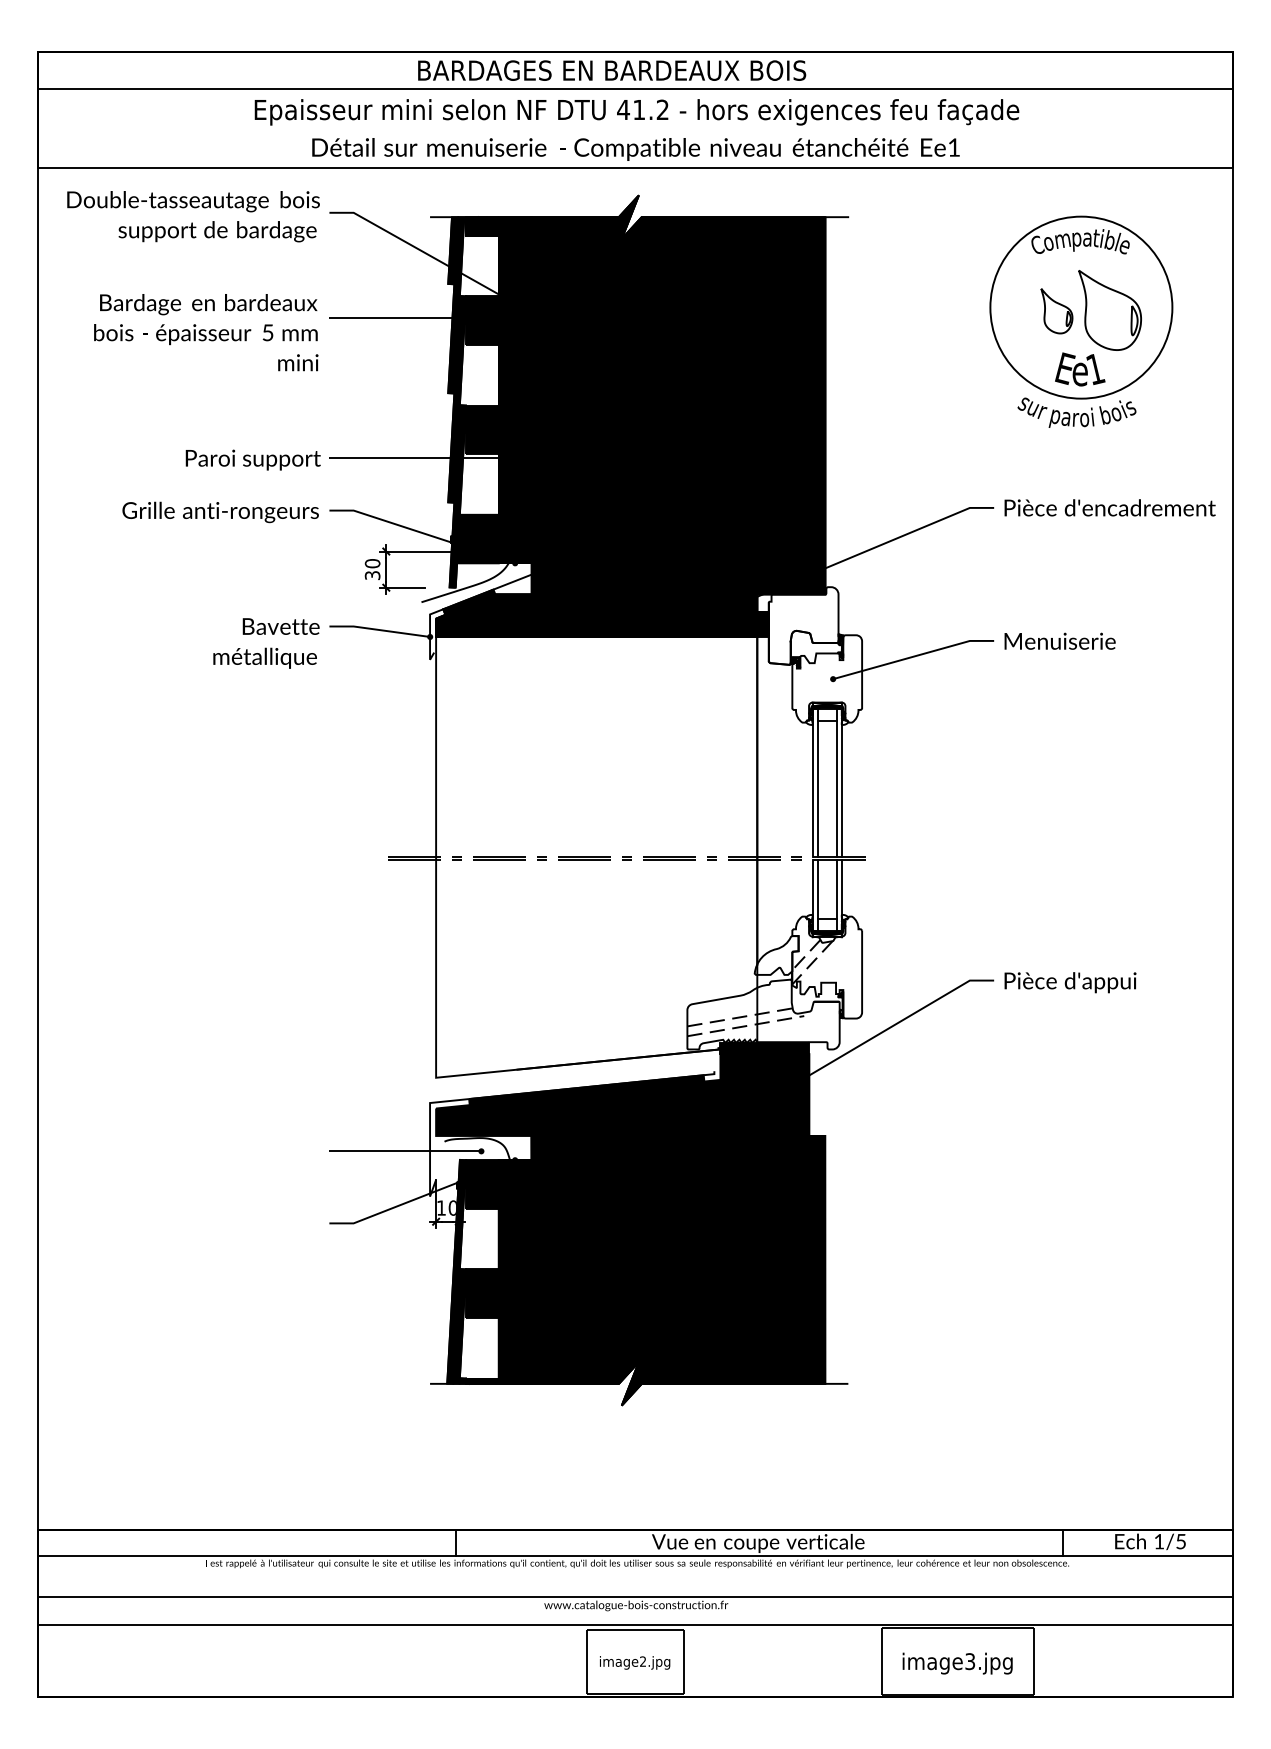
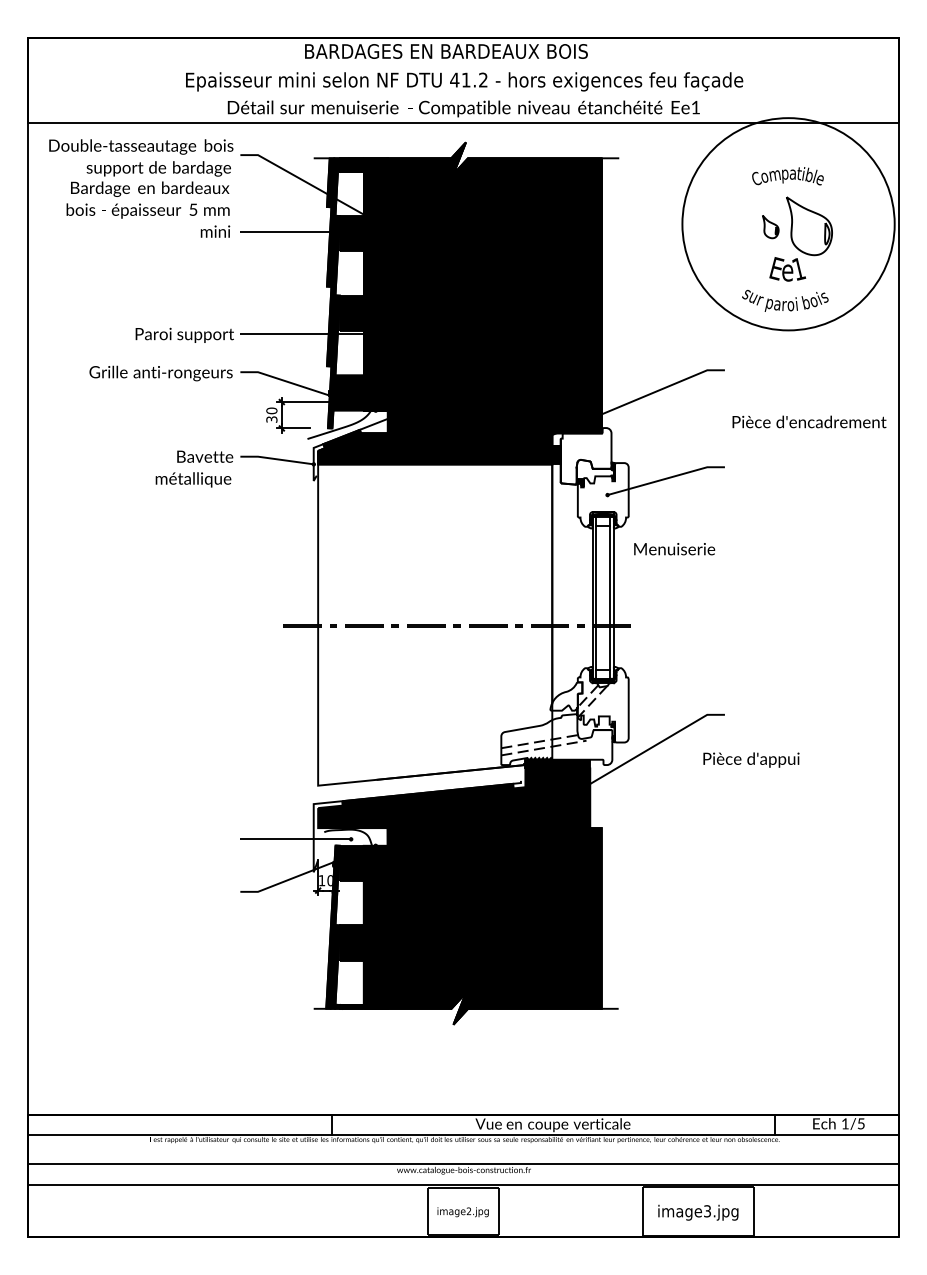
line: (635, 88) -> (463, 64), removed
circle: (1081, 307) -> (788, 224), size x1.6
part: (1056, 311) -> (770, 227), size x0.7
text: (206, 332) -> (148, 209), moved
text: (1109, 507) -> (809, 421), moved
text: (1059, 640) -> (674, 548), moved
text: (1070, 982) -> (751, 759), moved

